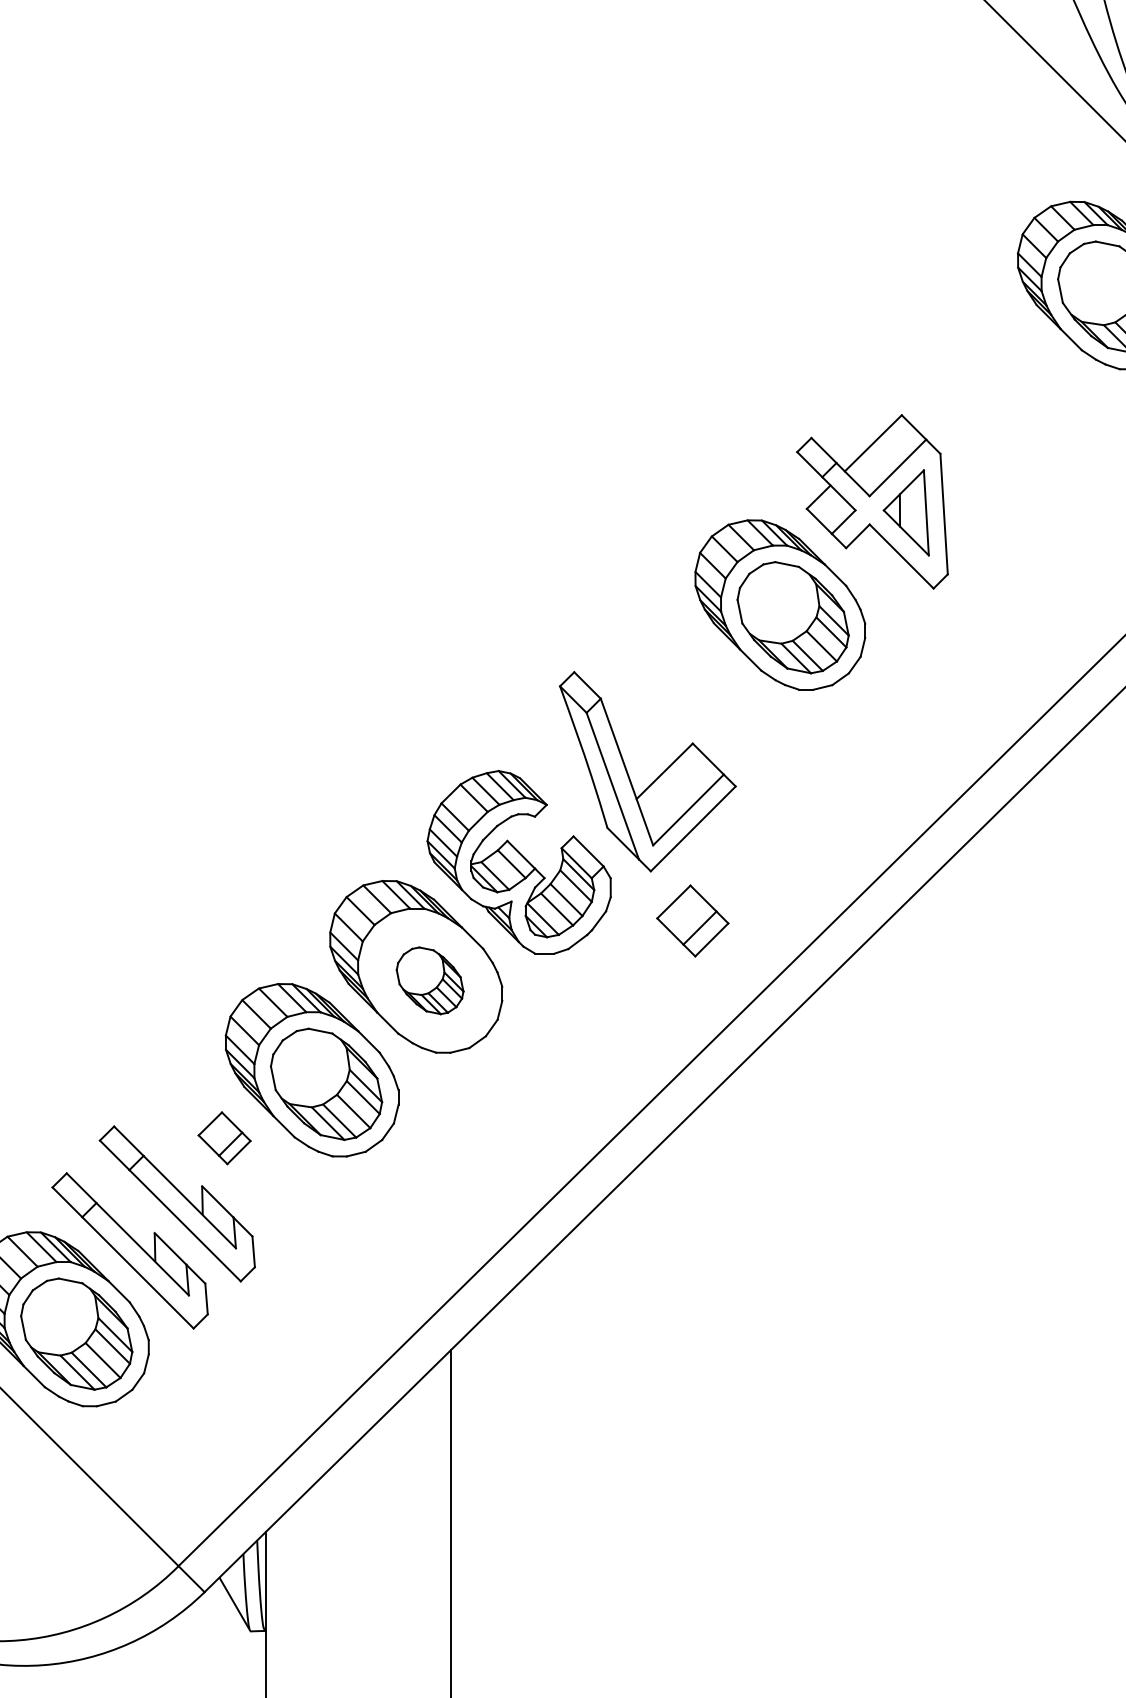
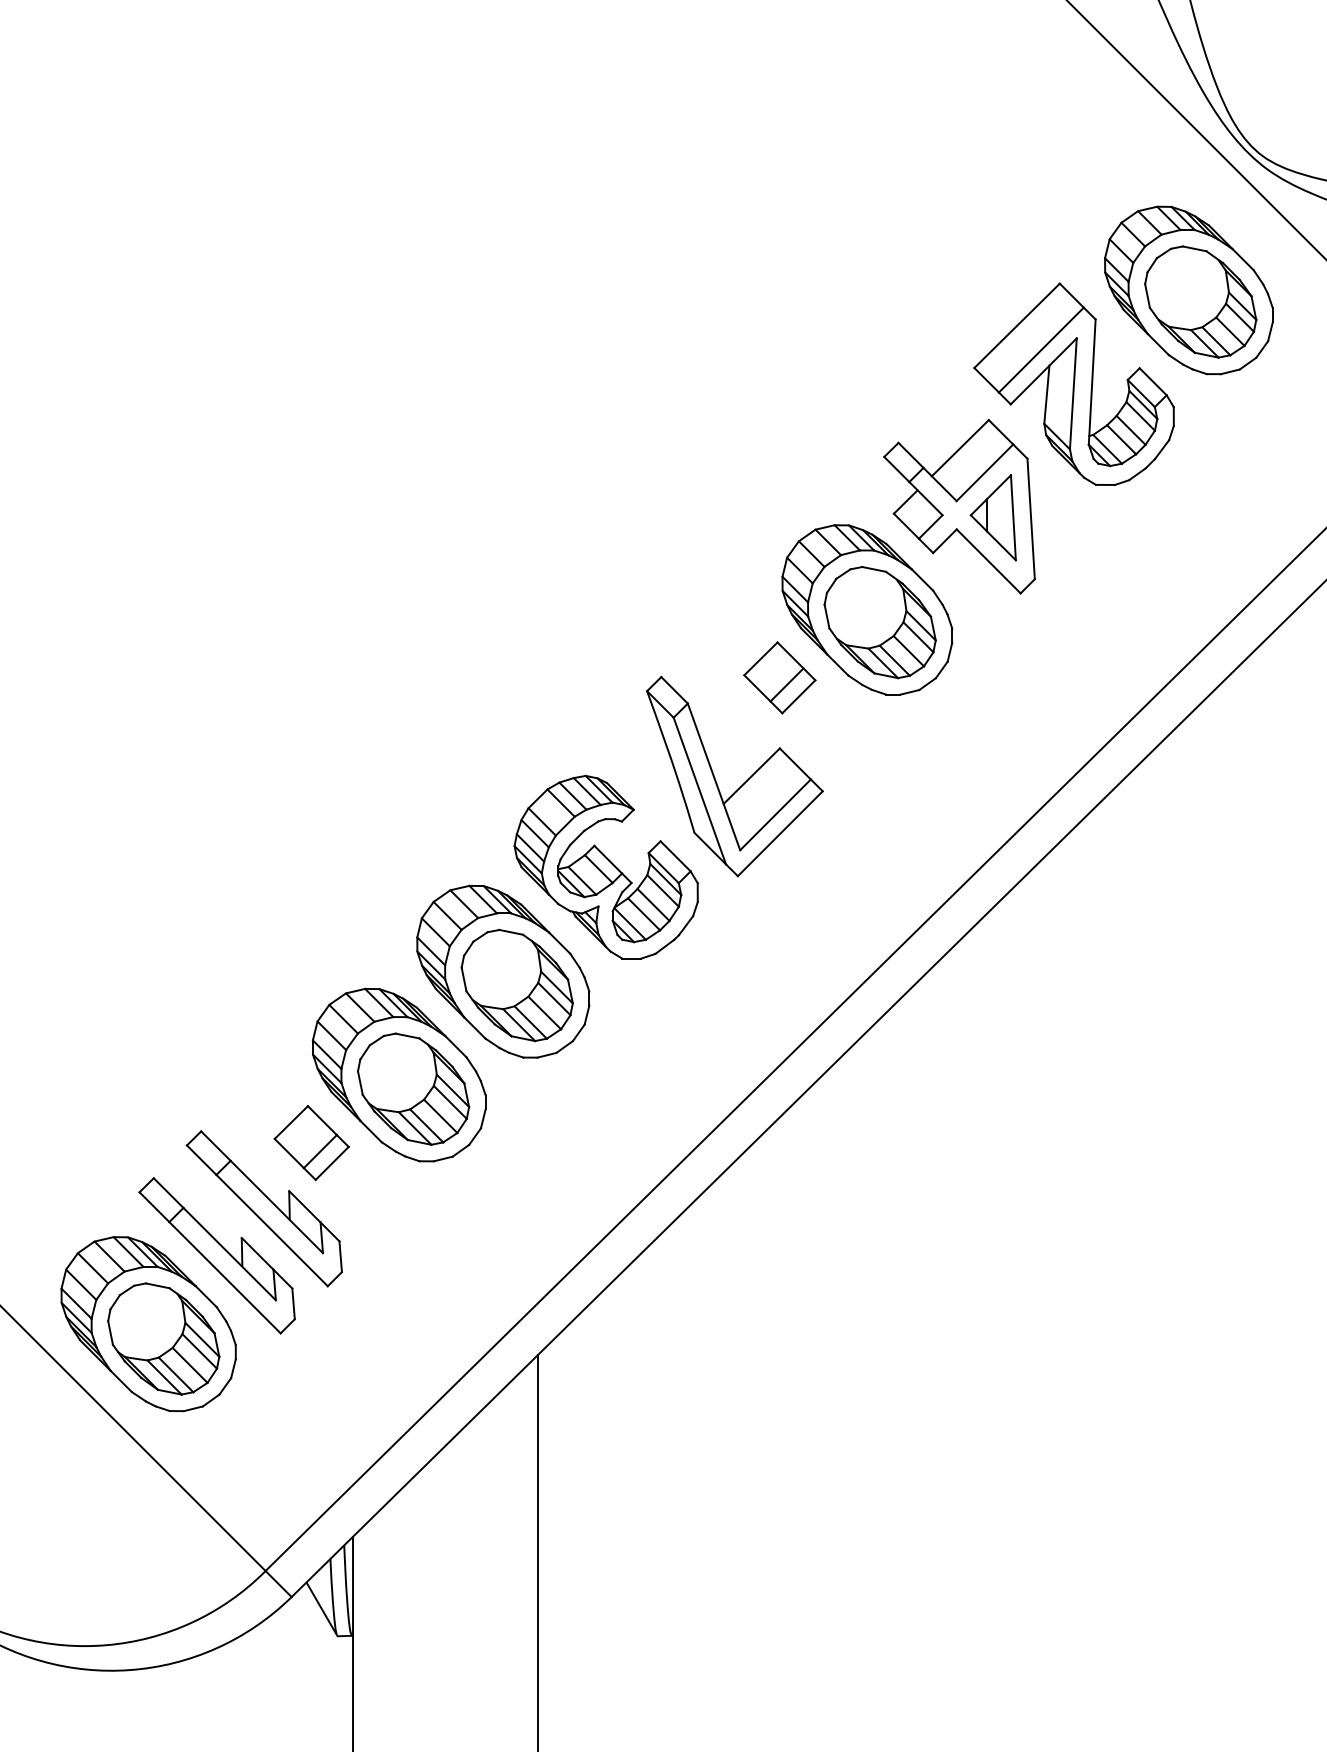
part: (986, 378) -> (1073, 383), added
part: (692, 920) -> (779, 677), moved
part: (429, 980) -> (516, 985), size x1.67
part: (224, 1138) -> (311, 1143), size x1.43

